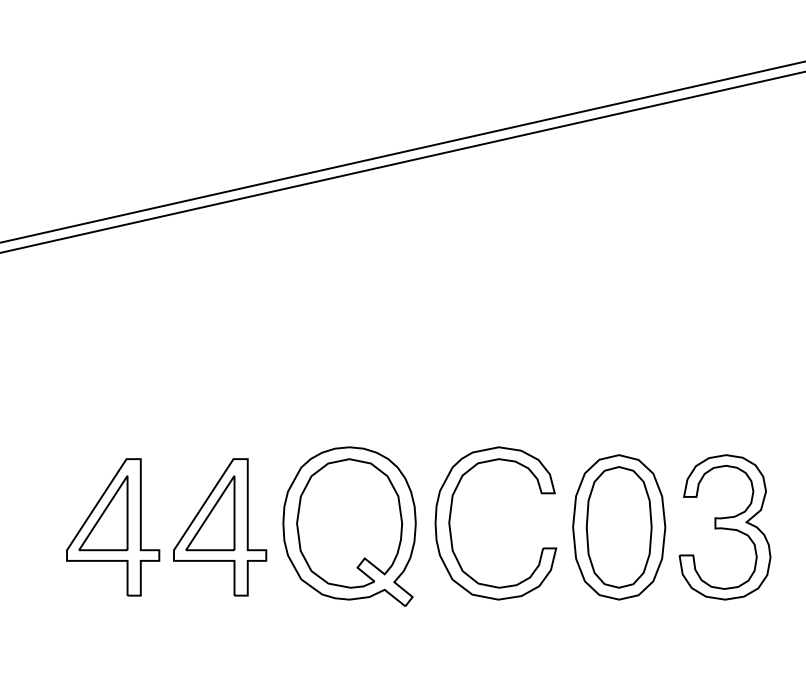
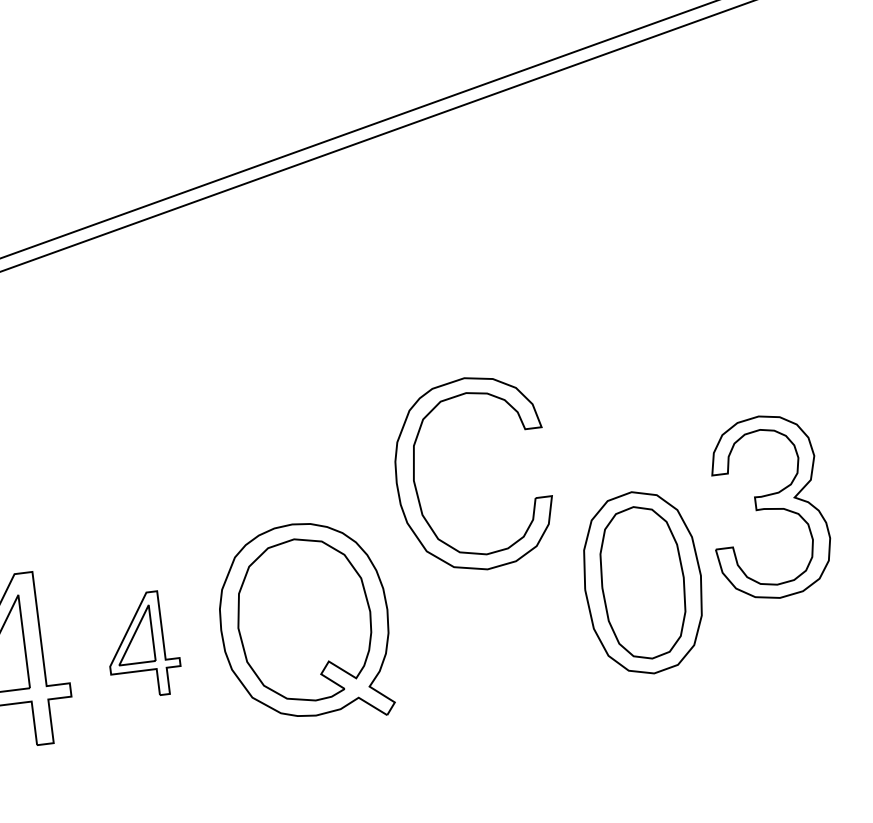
part: (220, 527) -> (143, 645), size x0.6
part: (724, 527) -> (767, 507), moved
part: (451, 530) -> (417, 489), moved

